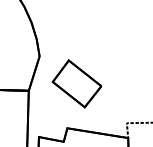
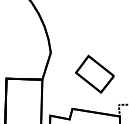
part: (76, 82) -> (94, 73), moved

